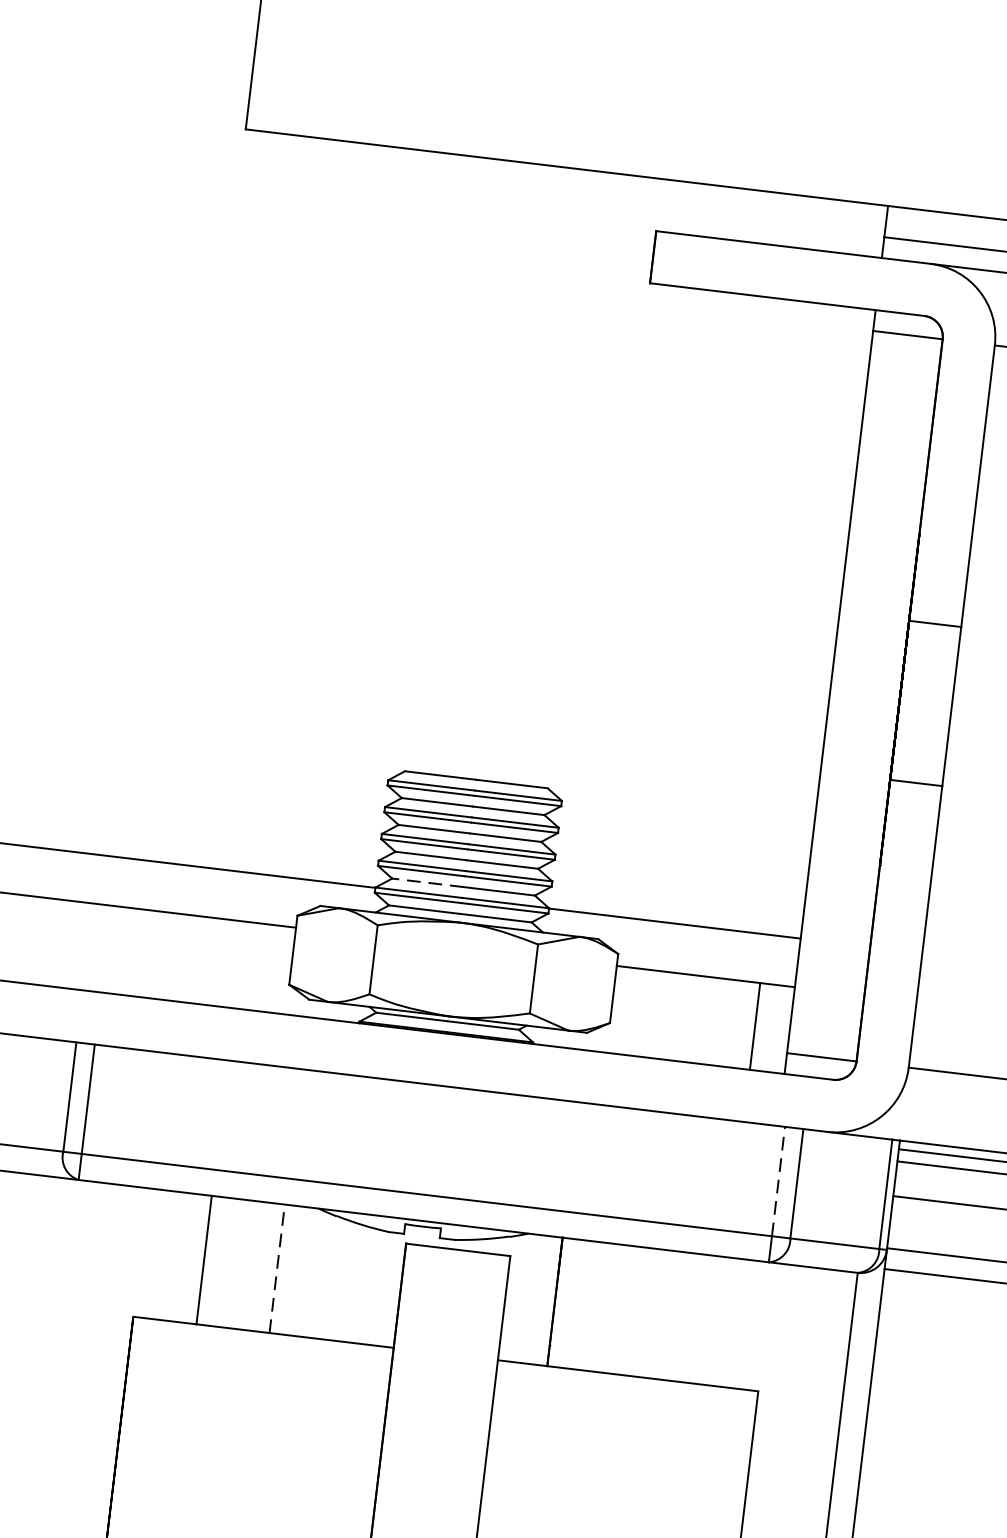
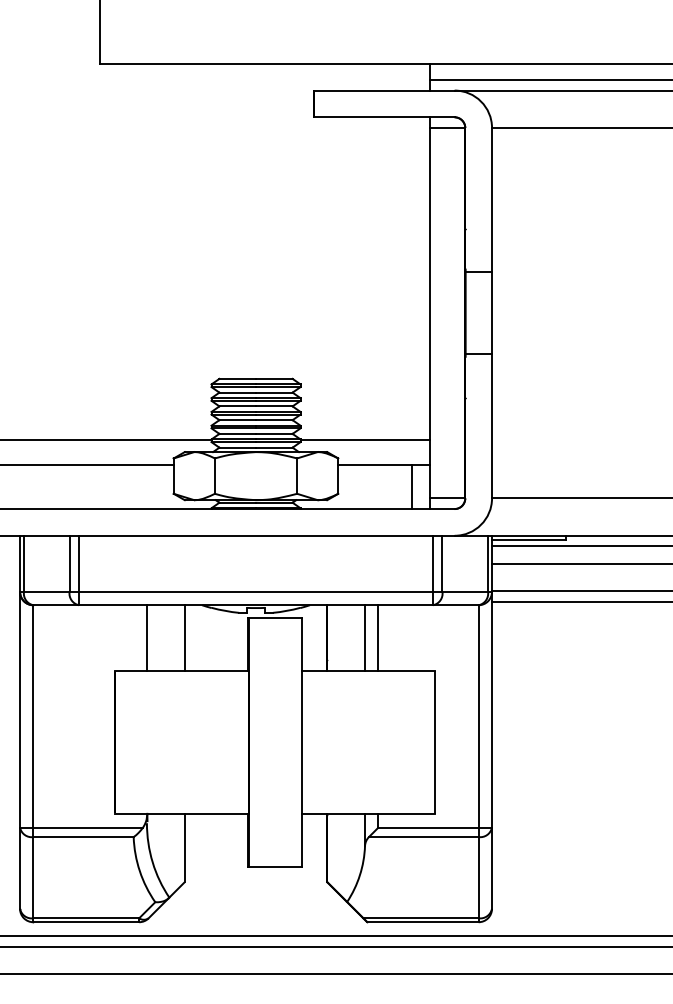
line: (427, 881) -> (237, 433), dashed -> solid
line: (779, 1180) -> (433, 563), dashed -> solid
line: (276, 1269) -> (184, 638), dashed -> solid
line: (629, 1311) -> (365, 638), added
line: (654, 1314) -> (378, 638), added

